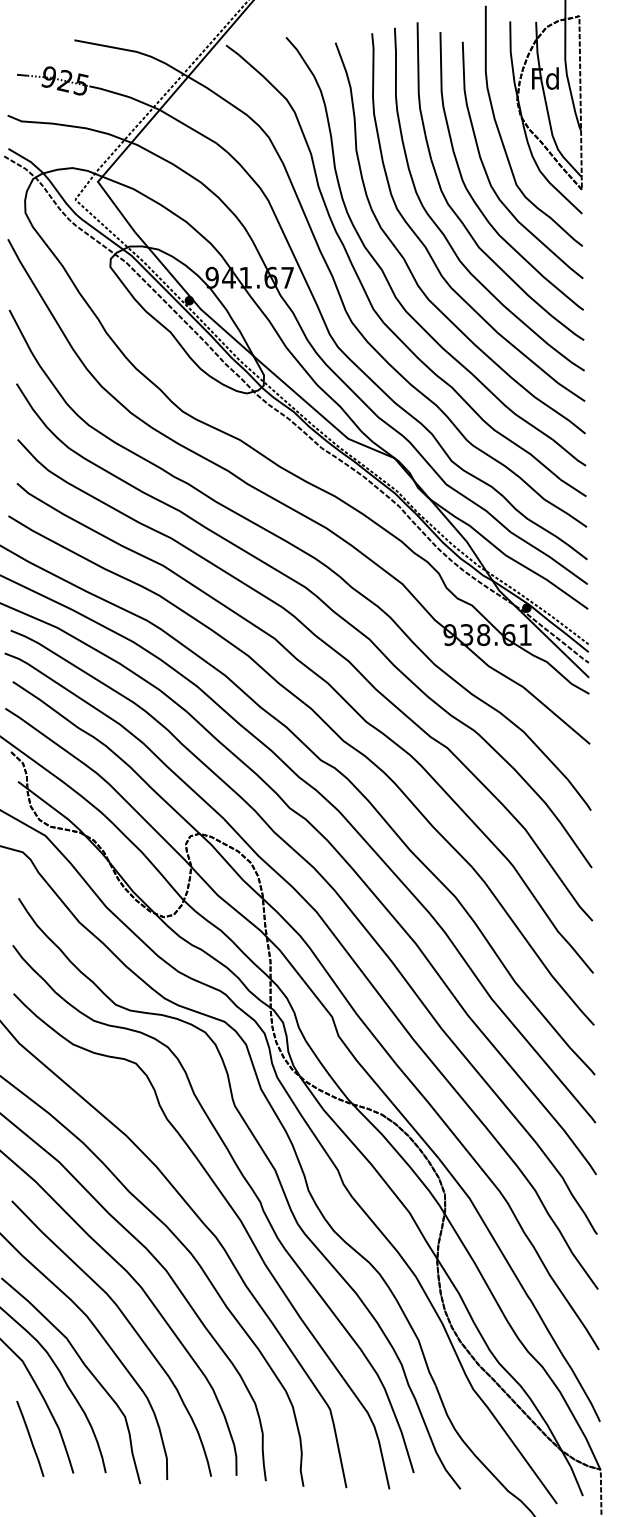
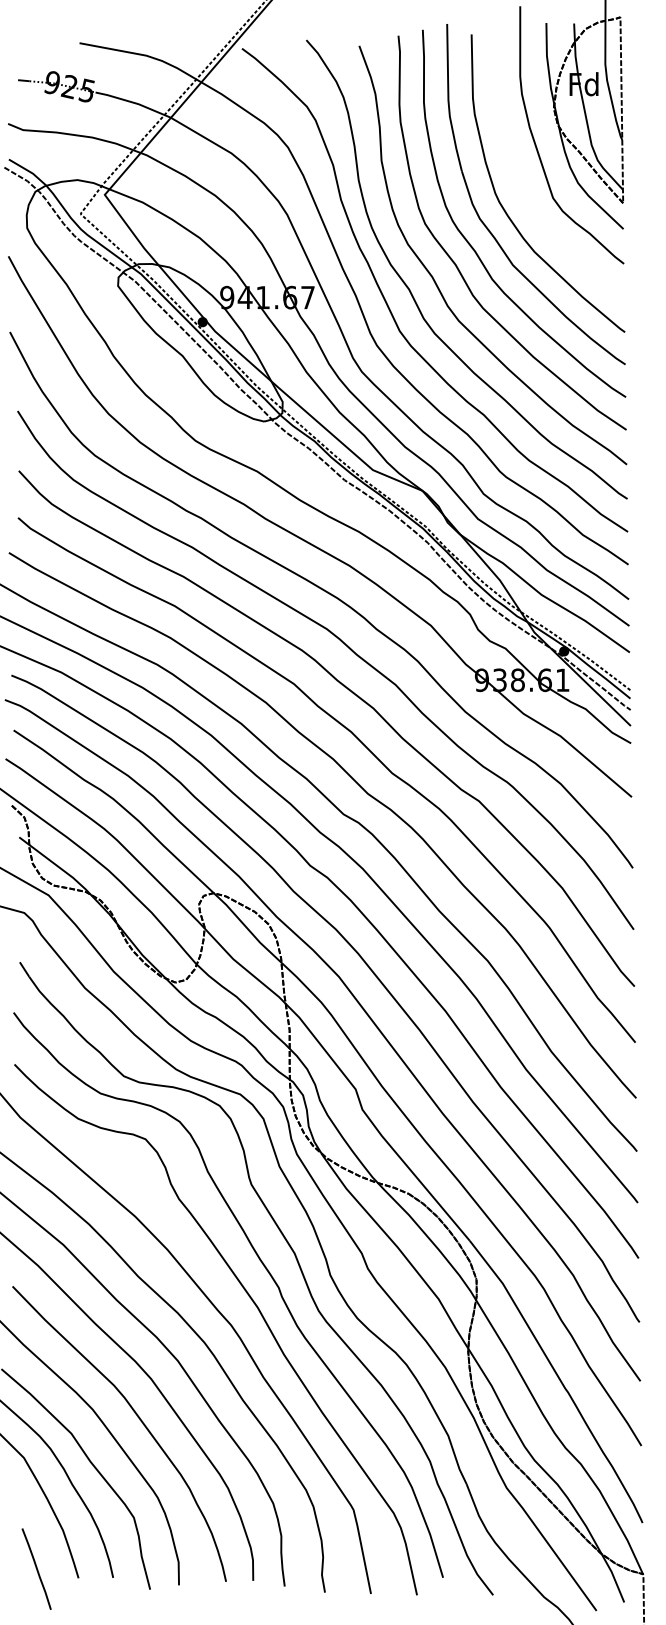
curve: (487, 173) -> (522, 185), removed
line: (30, 1438) -> (36, 1568), moved

